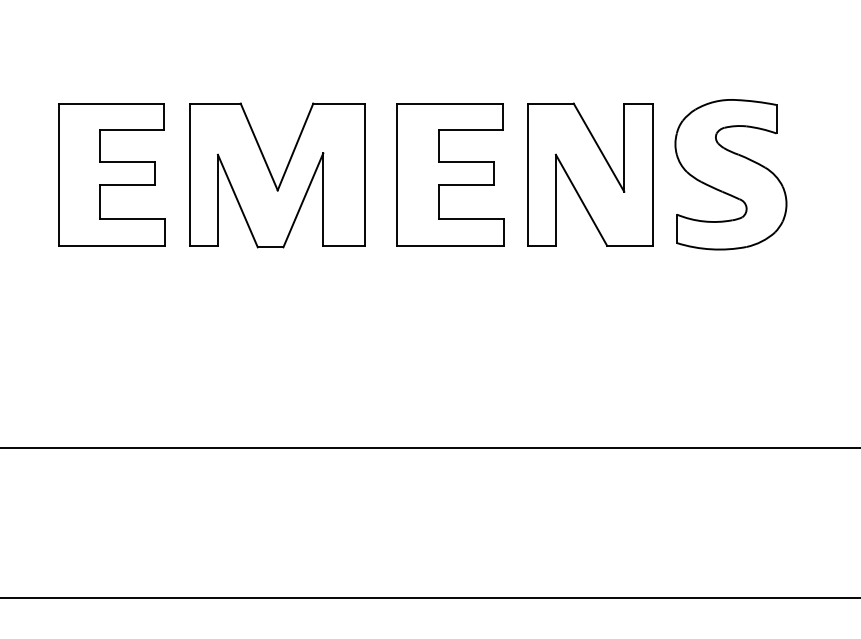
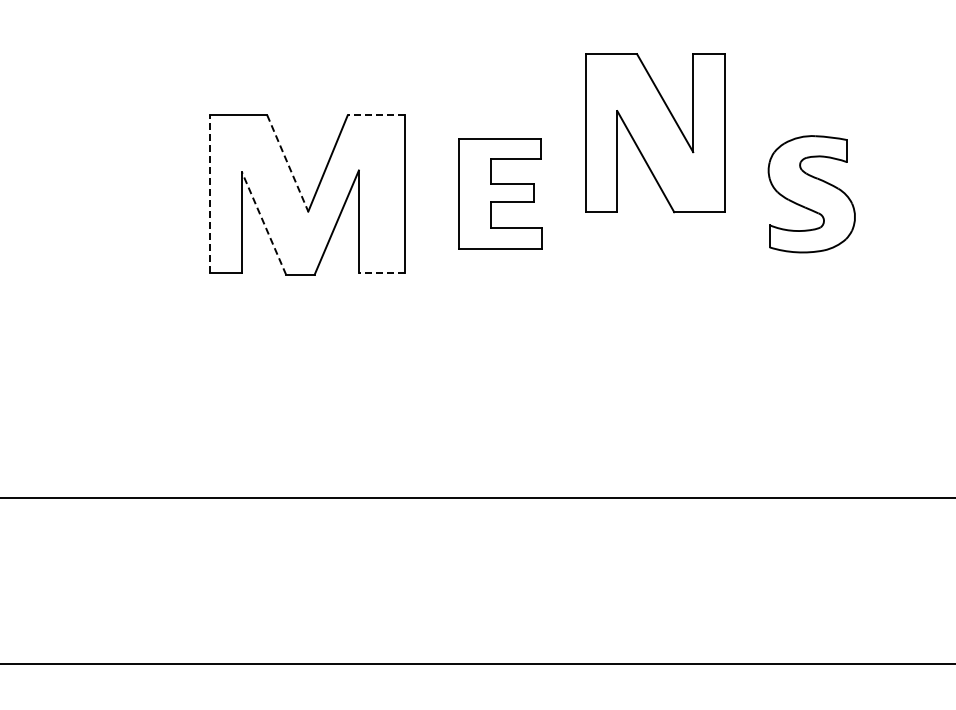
line: (338, 103) -> (375, 115), solid -> dashed
line: (258, 147) -> (287, 163), solid -> dashed
part: (111, 174) -> (123, 193), removed
line: (189, 174) -> (210, 193), solid -> dashed
part: (450, 174) -> (500, 193), size x0.7
part: (590, 175) -> (655, 133), moved
part: (730, 175) -> (811, 194), size x0.7
line: (238, 201) -> (264, 223), solid -> dashed
line: (343, 246) -> (381, 273), solid -> dashed

